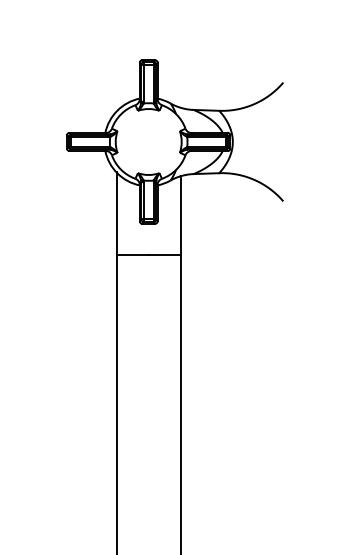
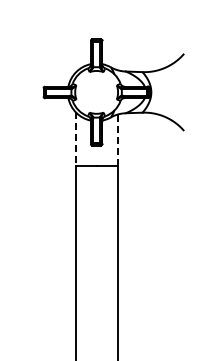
line: (116, 212) -> (75, 138), solid -> dashed
line: (180, 215) -> (117, 140), solid -> dashed

